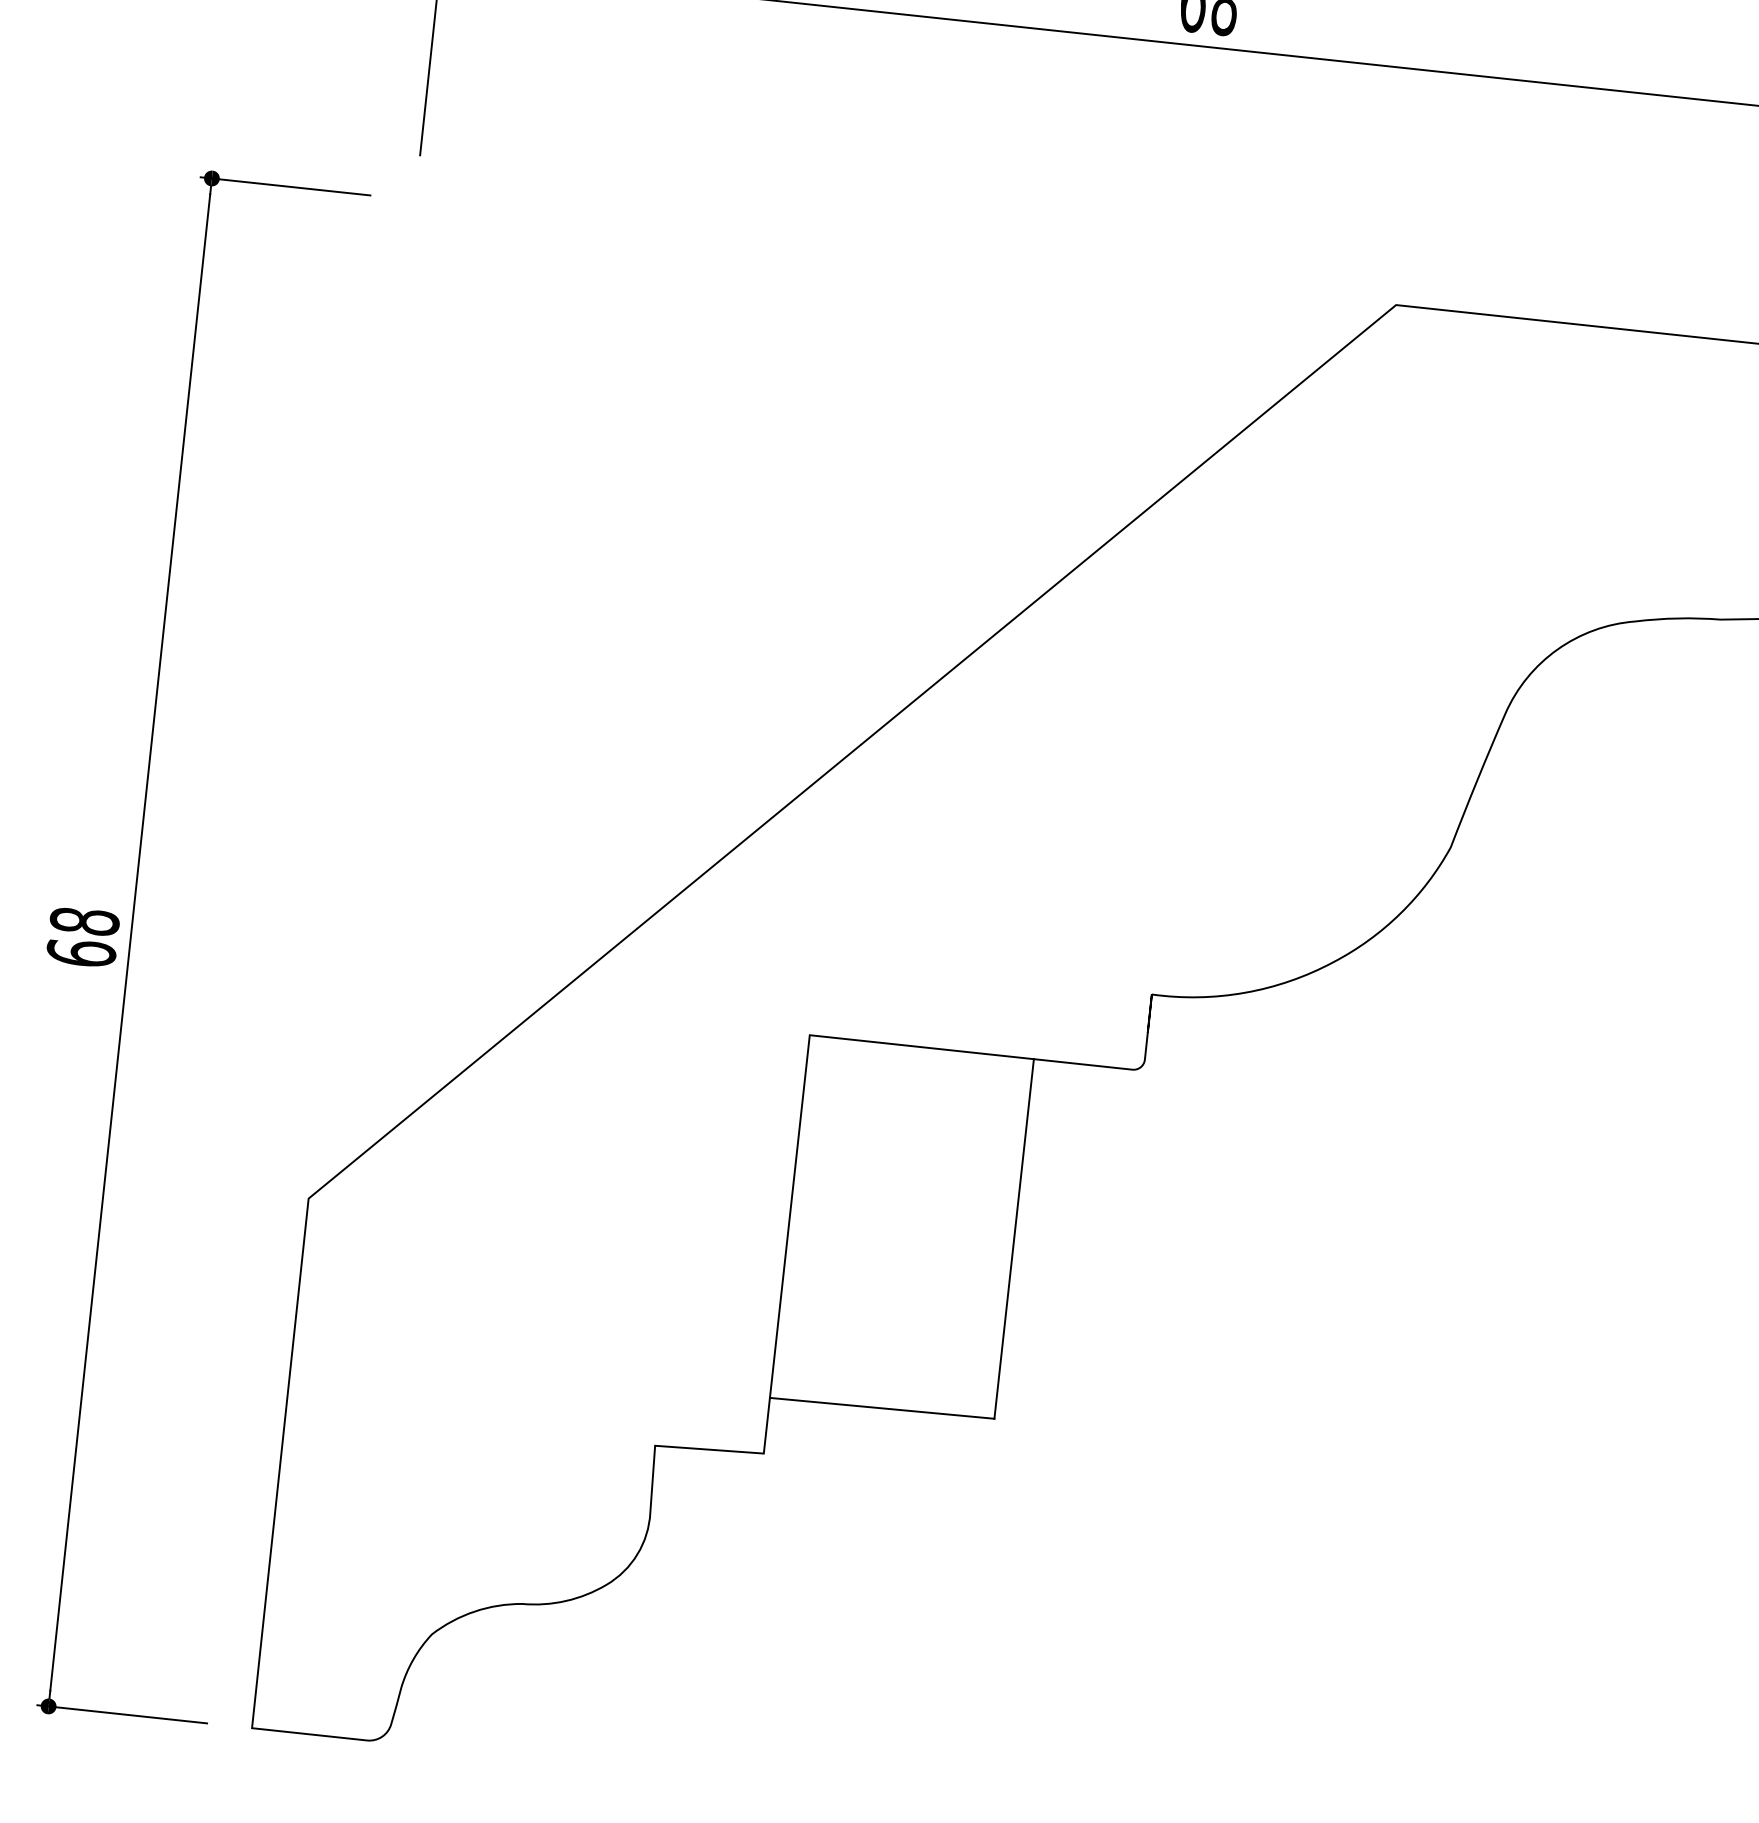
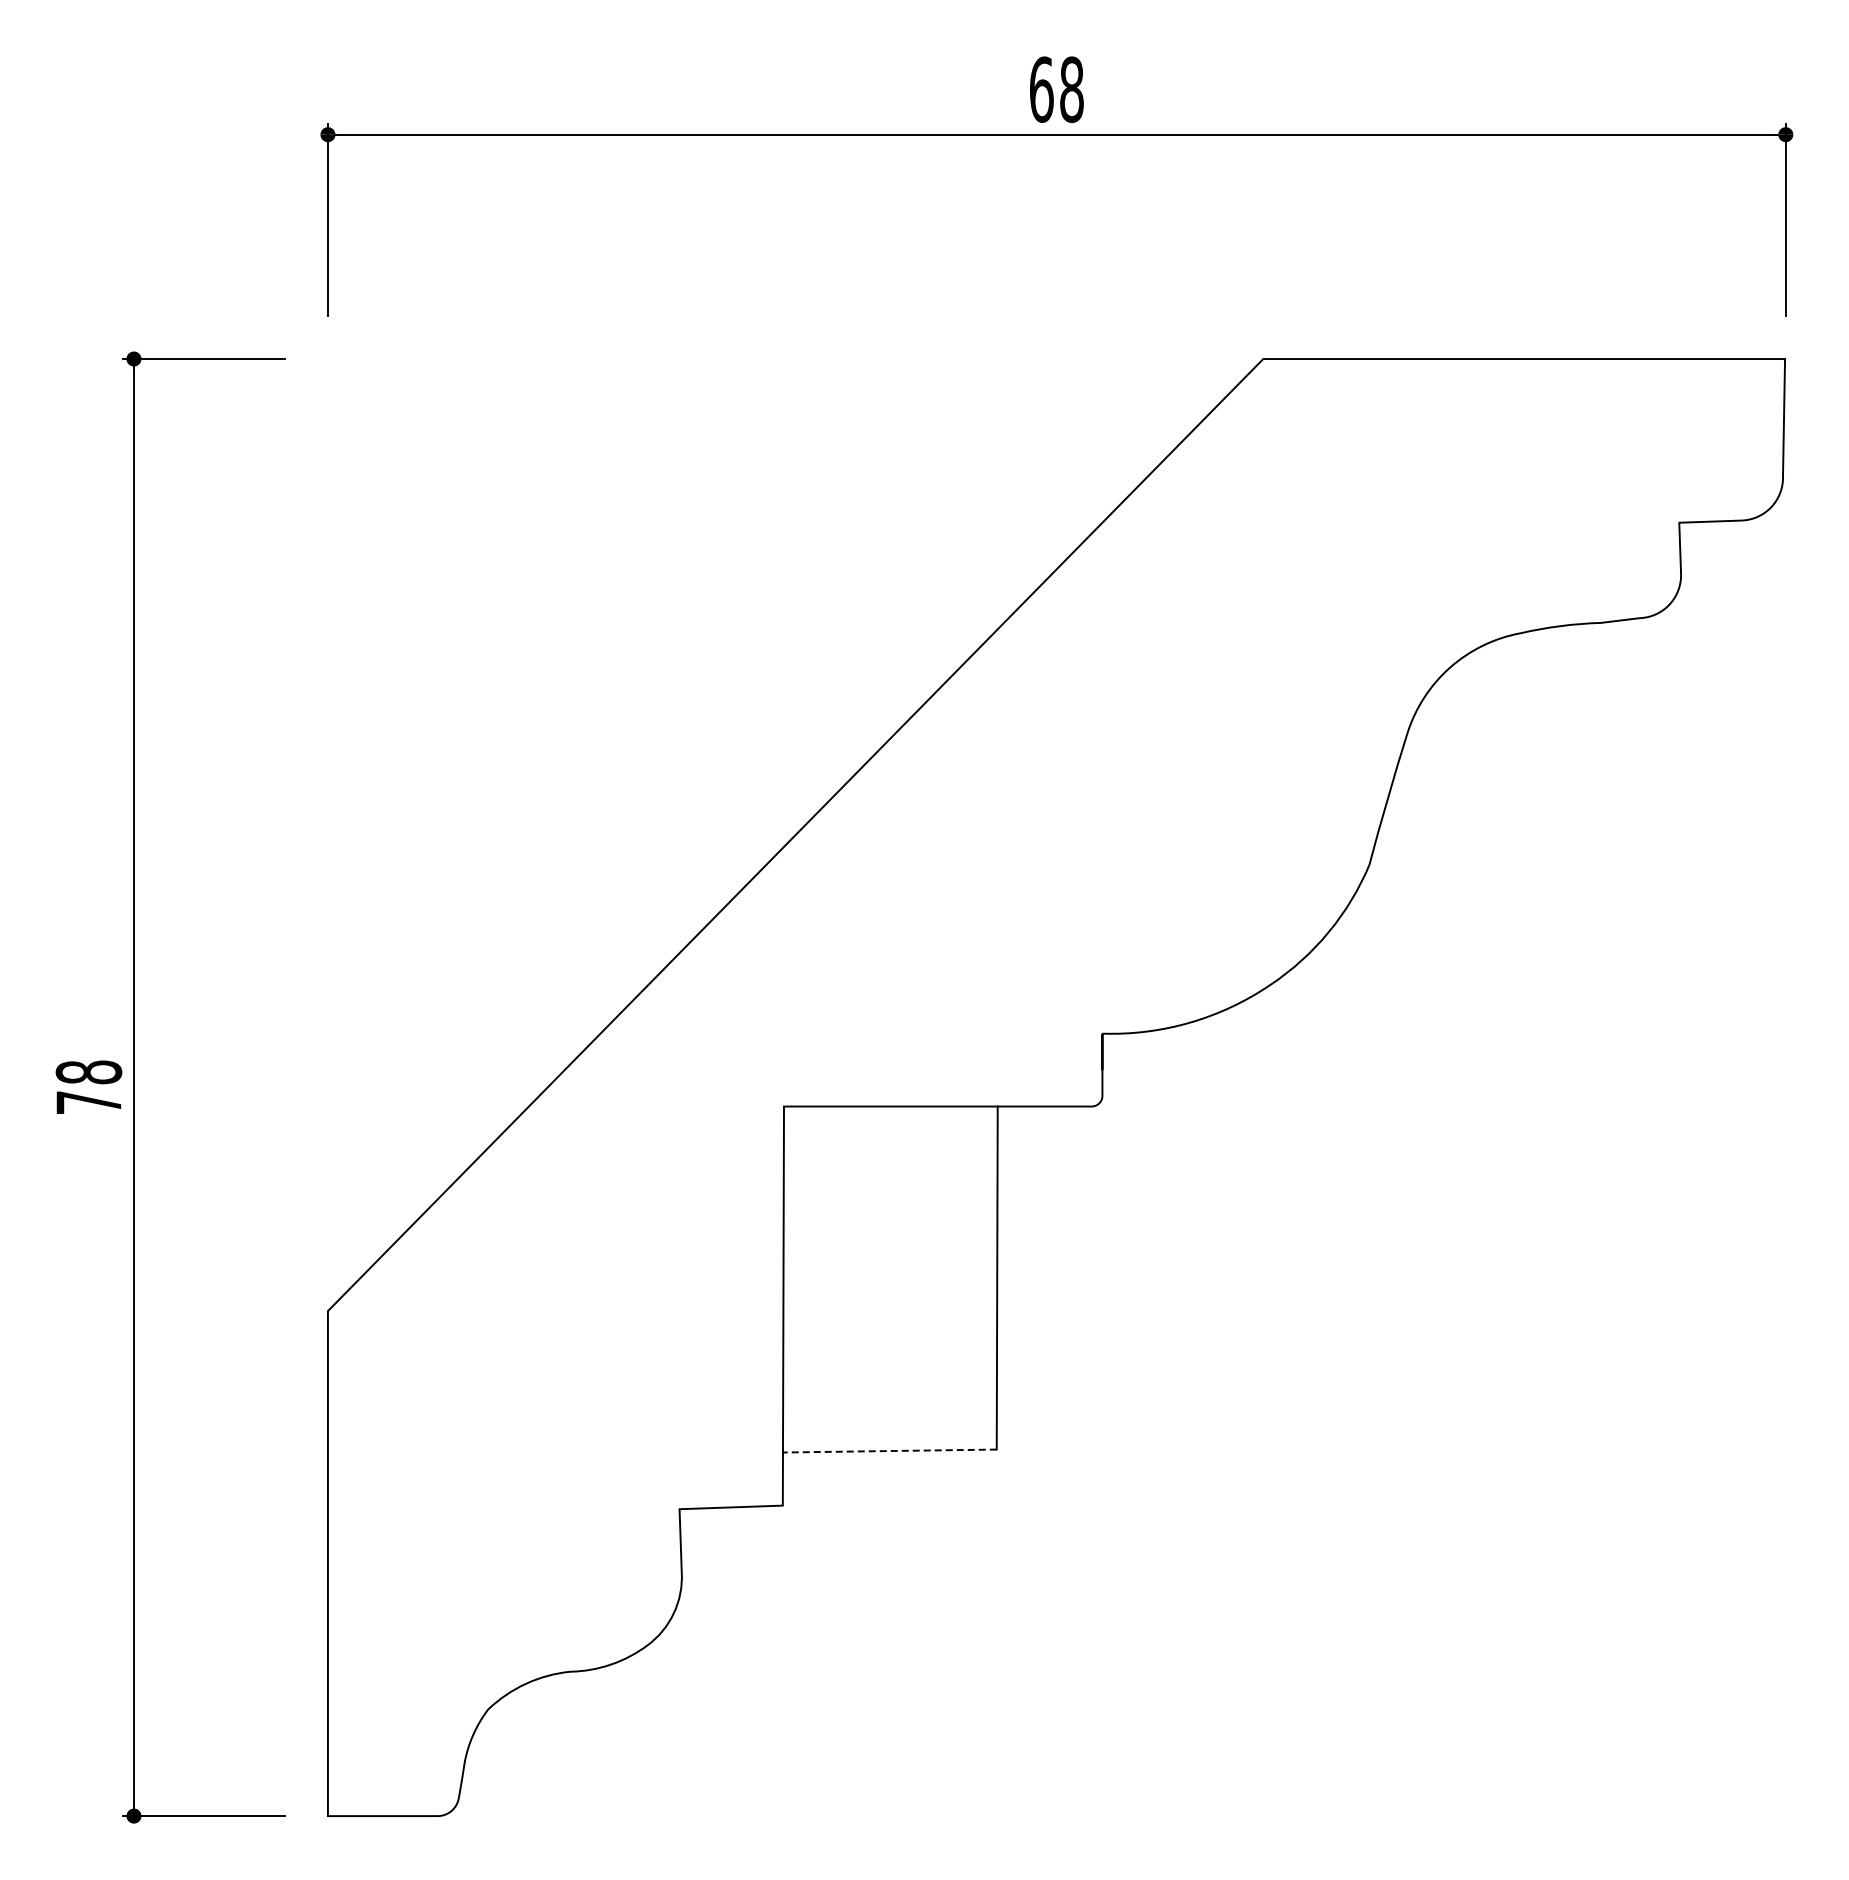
text: (80, 953) -> (88, 1102), 68 -> 78
line: (881, 1408) -> (889, 1451), solid -> dashed

